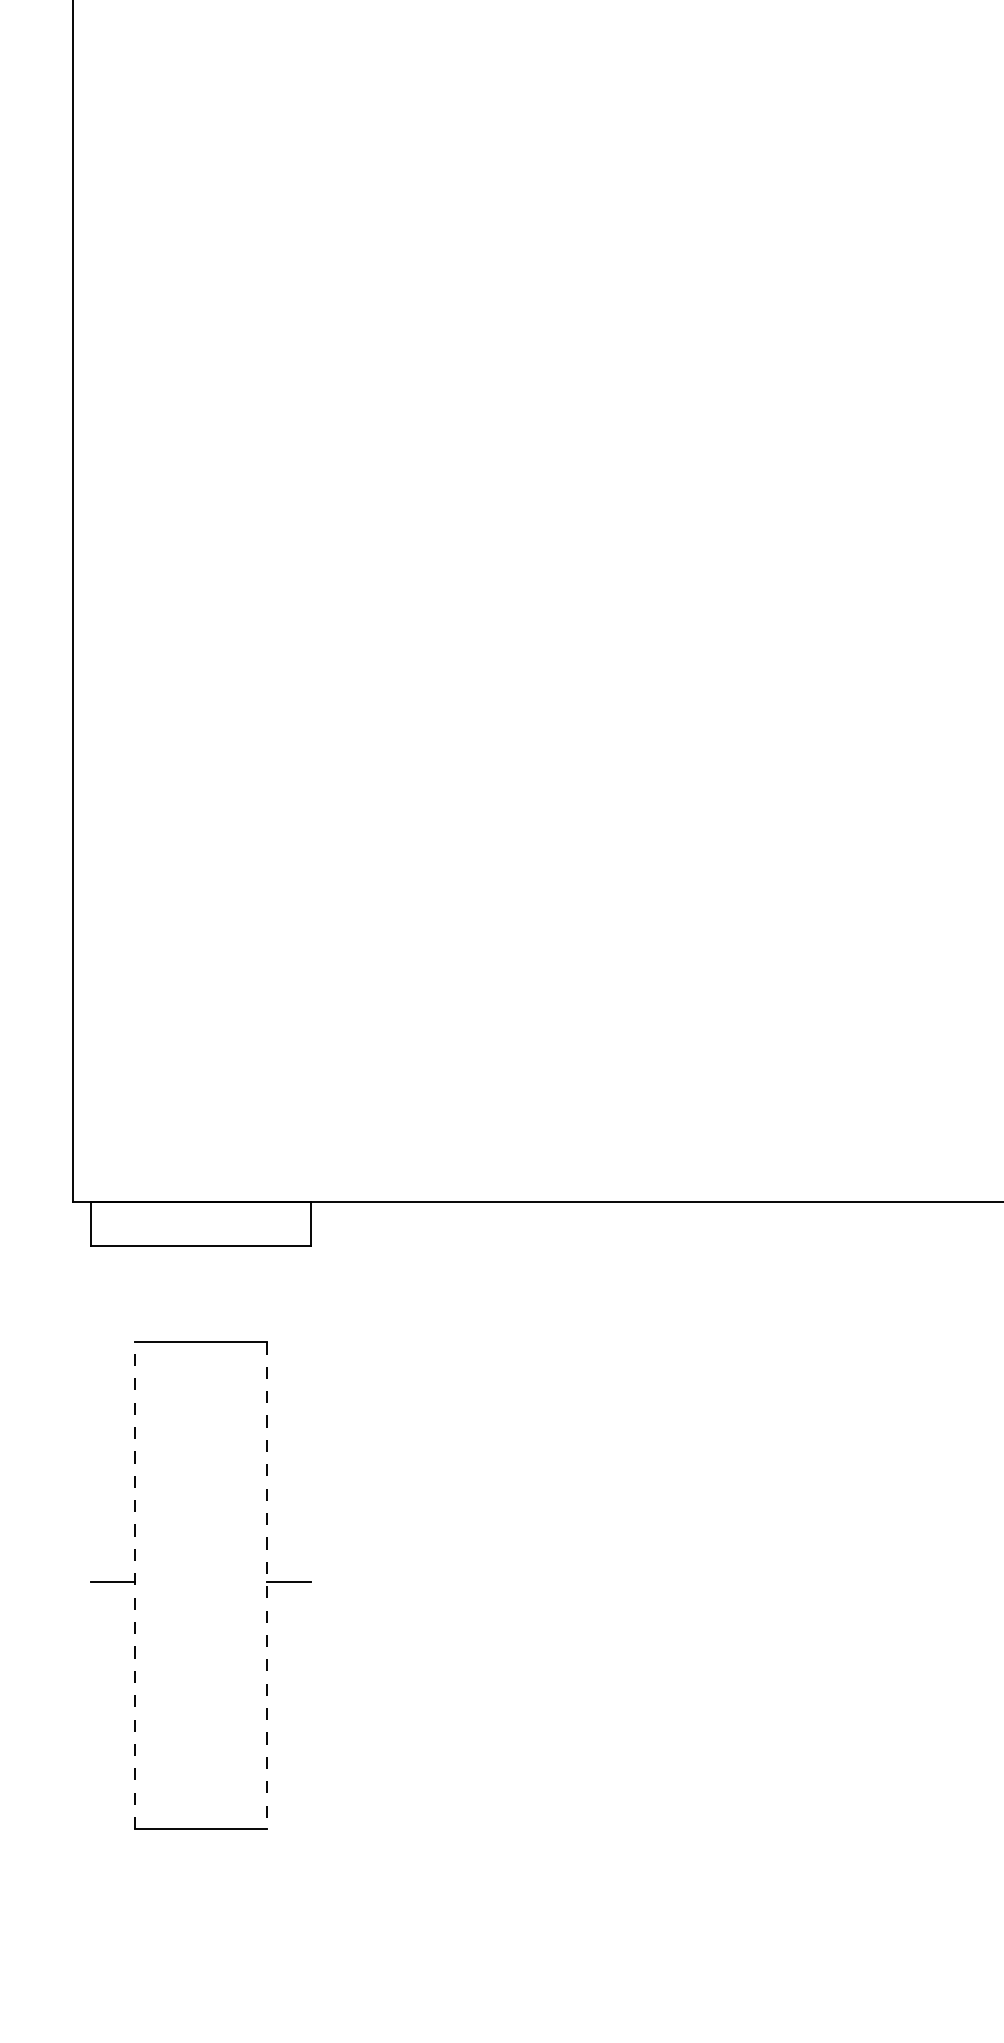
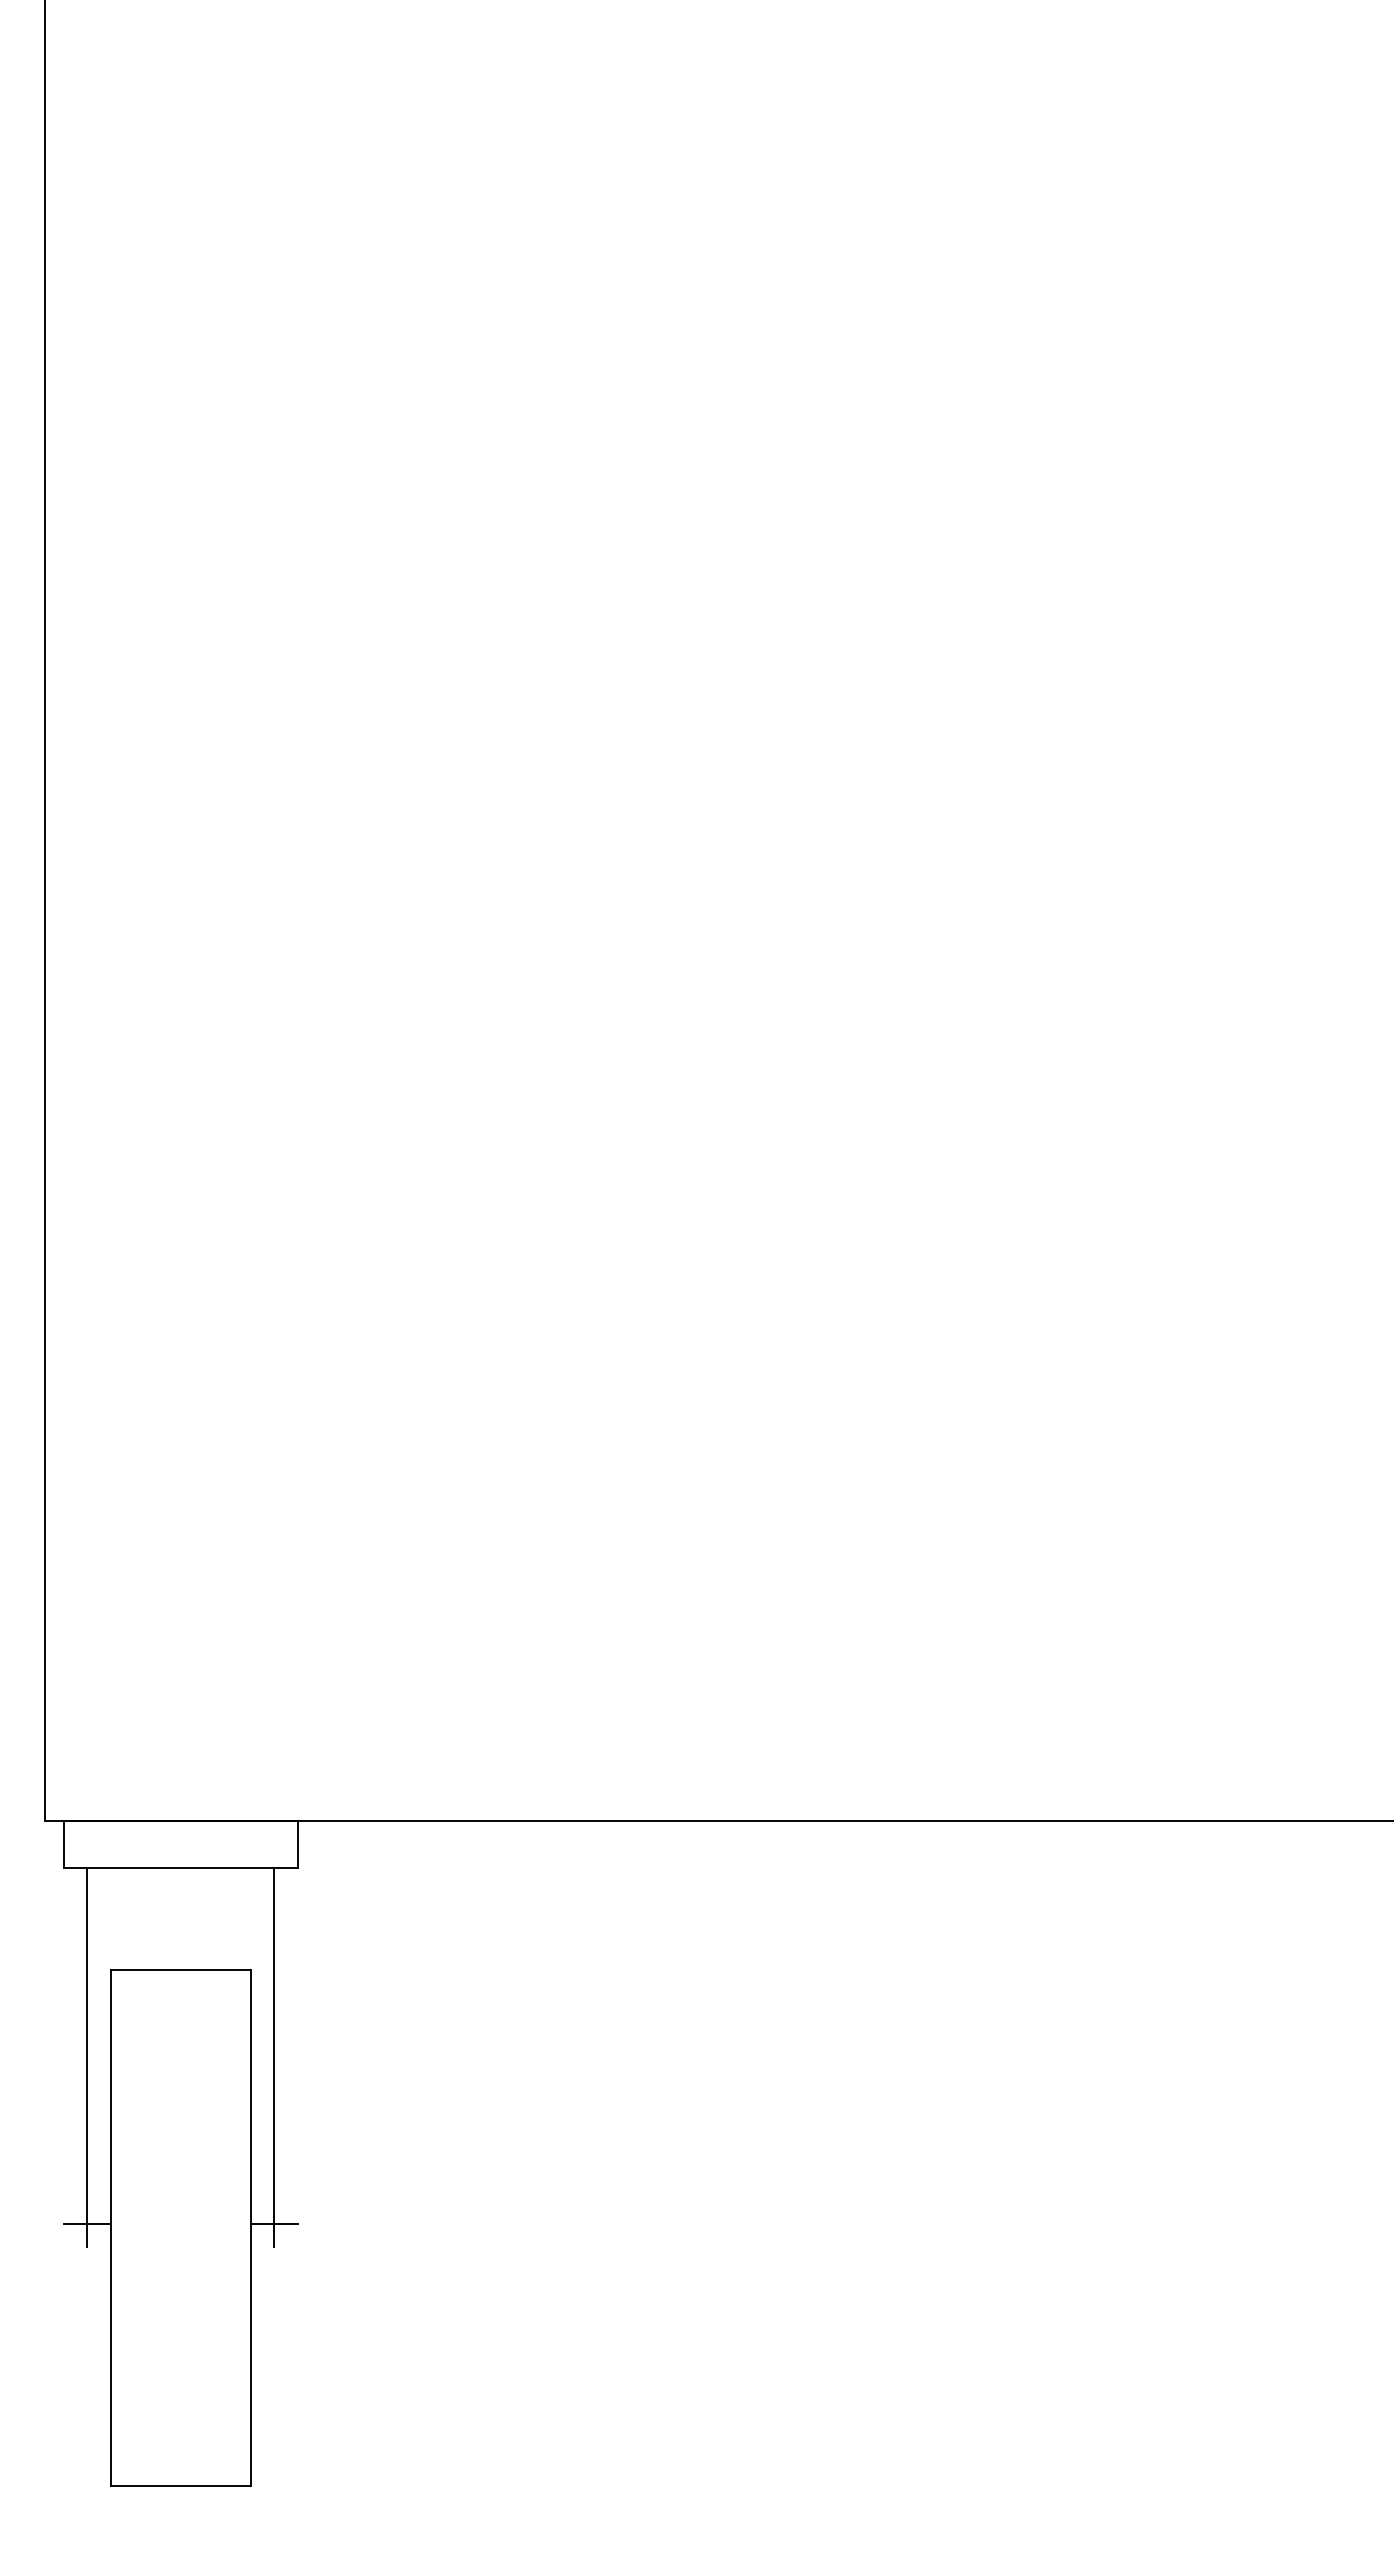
line: (112, 1424) -> (87, 2057), added
line: (289, 1424) -> (274, 2057), added
line: (134, 1586) -> (110, 2228), dashed -> solid
line: (267, 1586) -> (251, 2228), dashed -> solid

